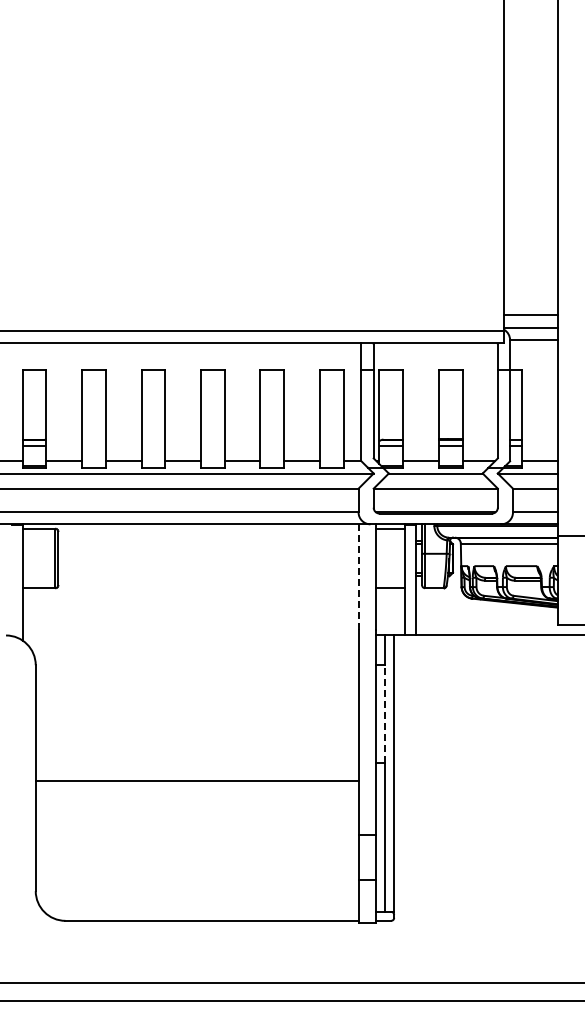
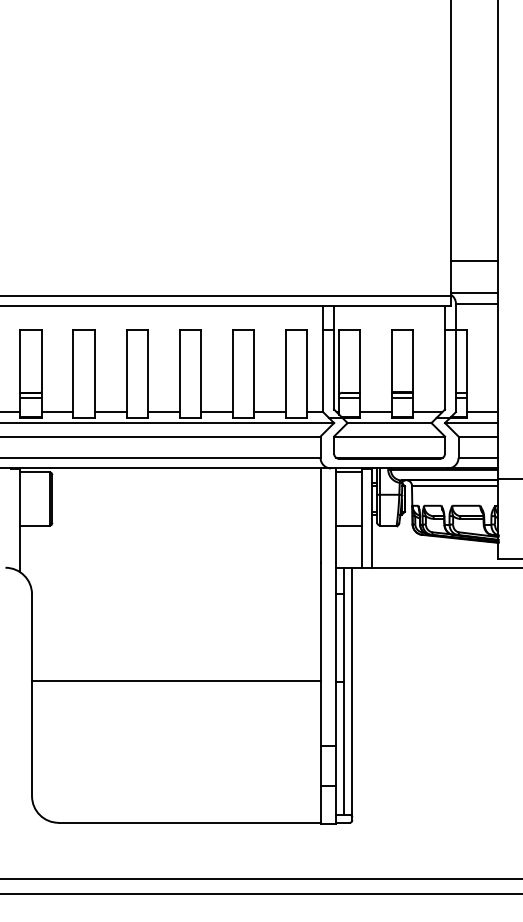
line: (530, 314) -> (474, 261), moved
line: (358, 577) -> (320, 515), dashed -> solid
line: (385, 713) -> (344, 637), dashed -> solid
line: (196, 780) -> (175, 681), moved

